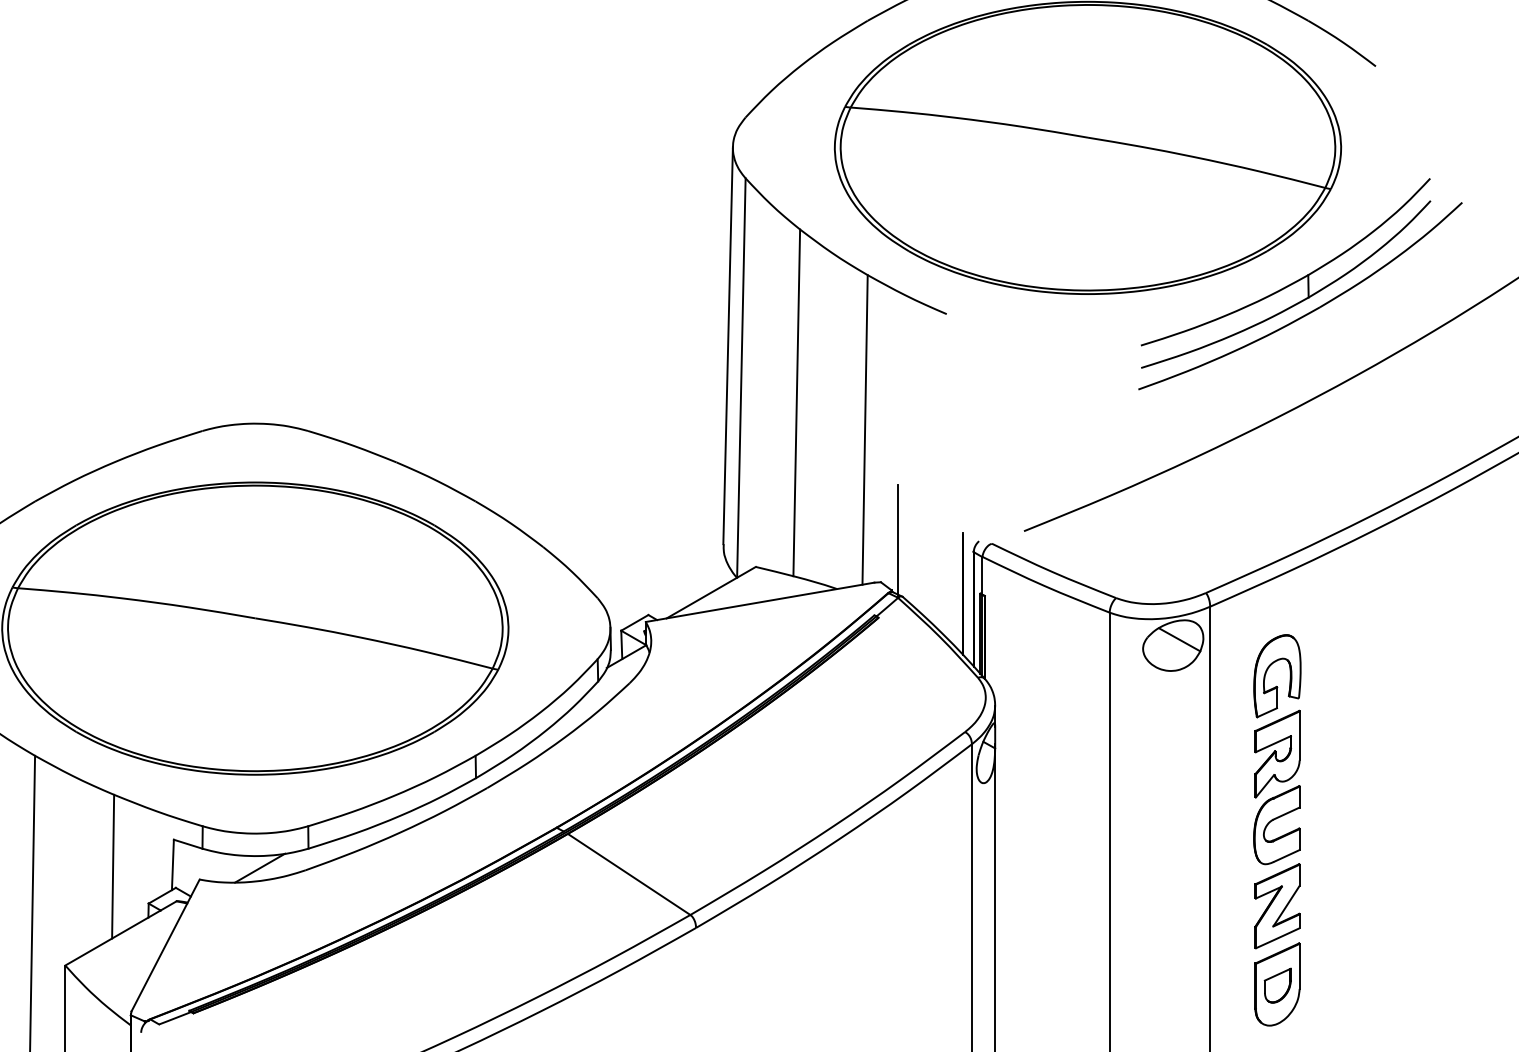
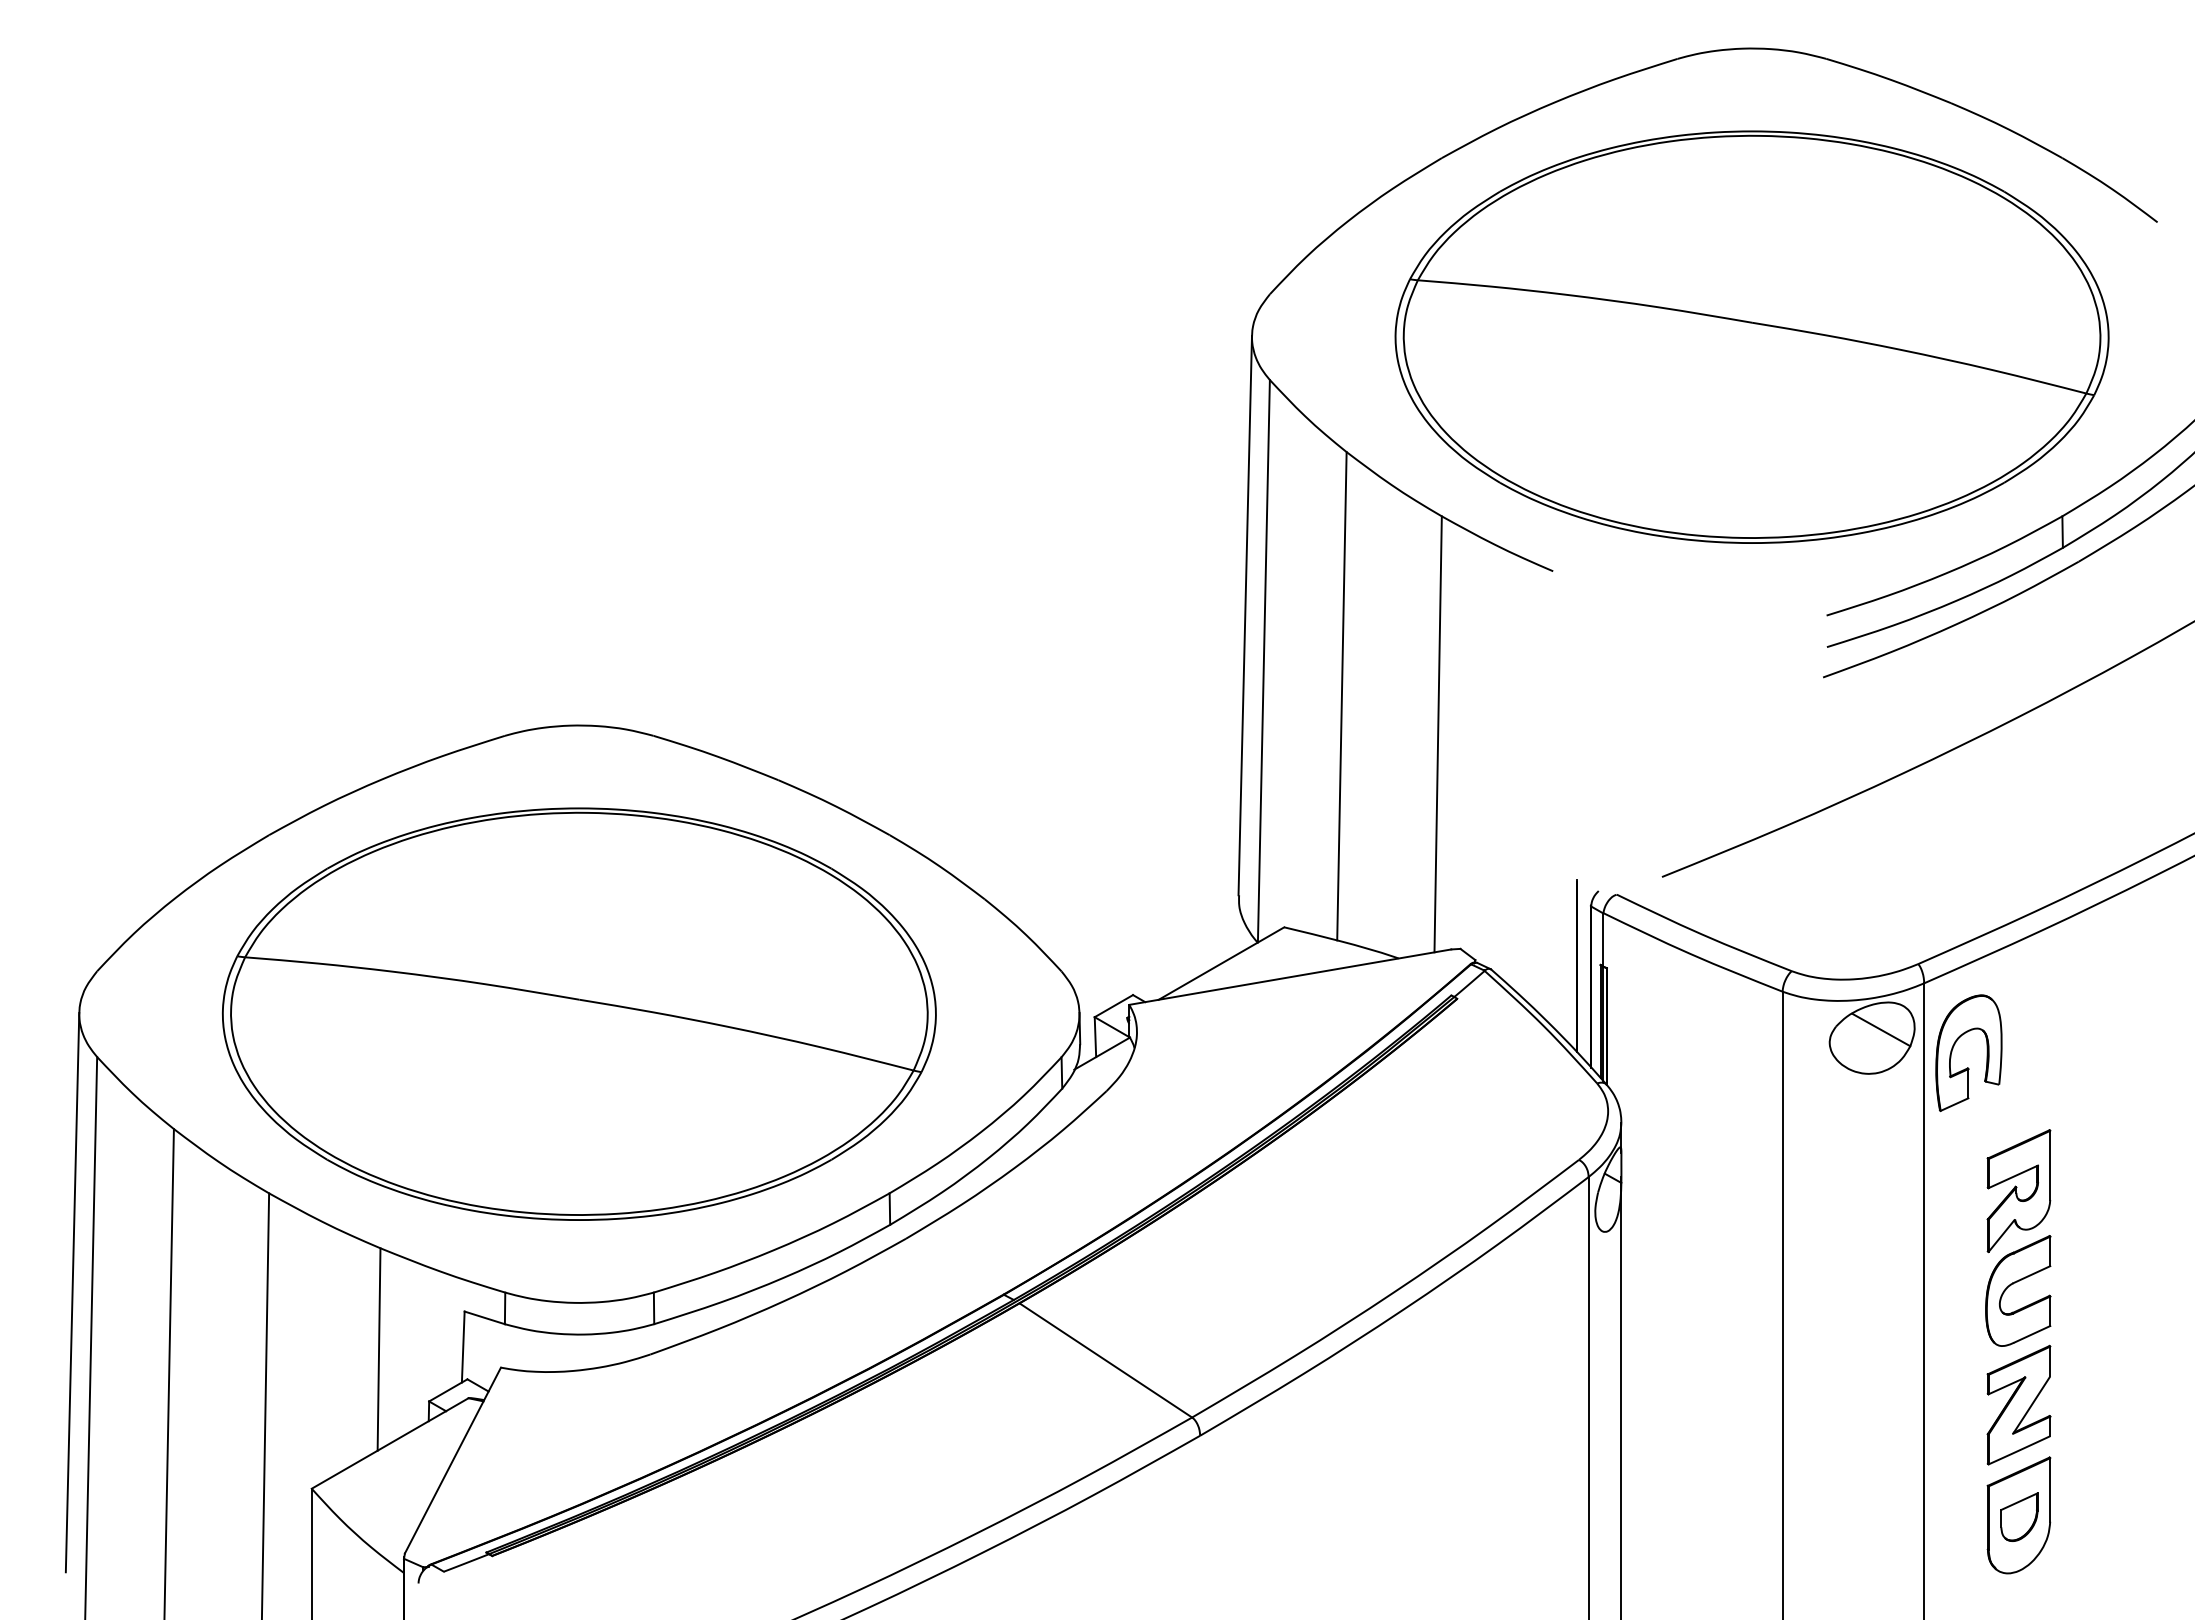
line: (897, 539) -> (1484, 888), removed
part: (1277, 686) -> (1968, 1067), moved
line: (259, 868) -> (585, 1351), removed

